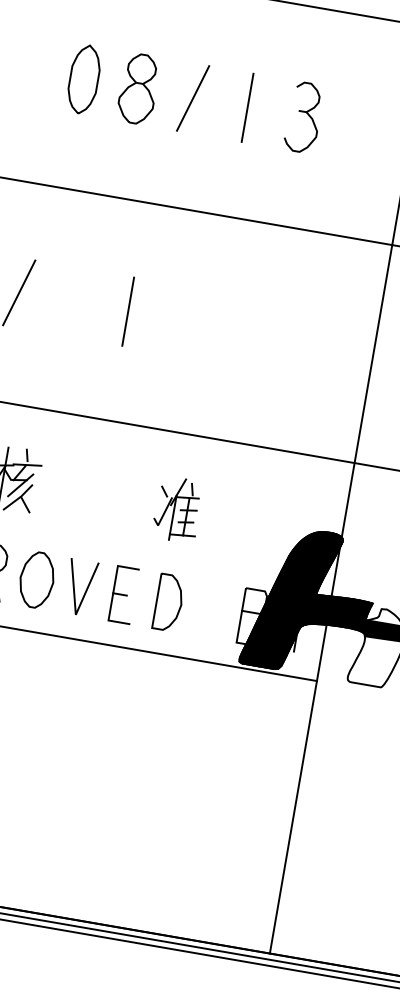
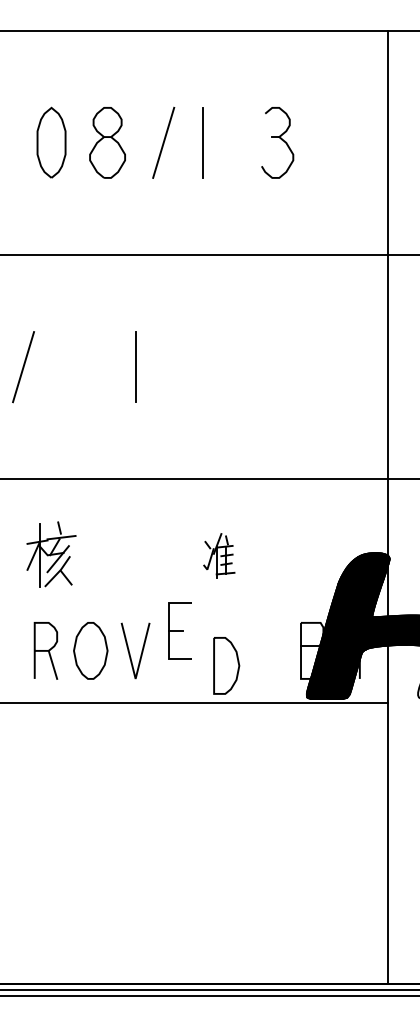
line: (247, 107) -> (202, 142), moved
part: (177, 508) -> (218, 555), size x0.7
part: (123, 594) -> (179, 630), moved
part: (168, 602) -> (226, 665), moved

